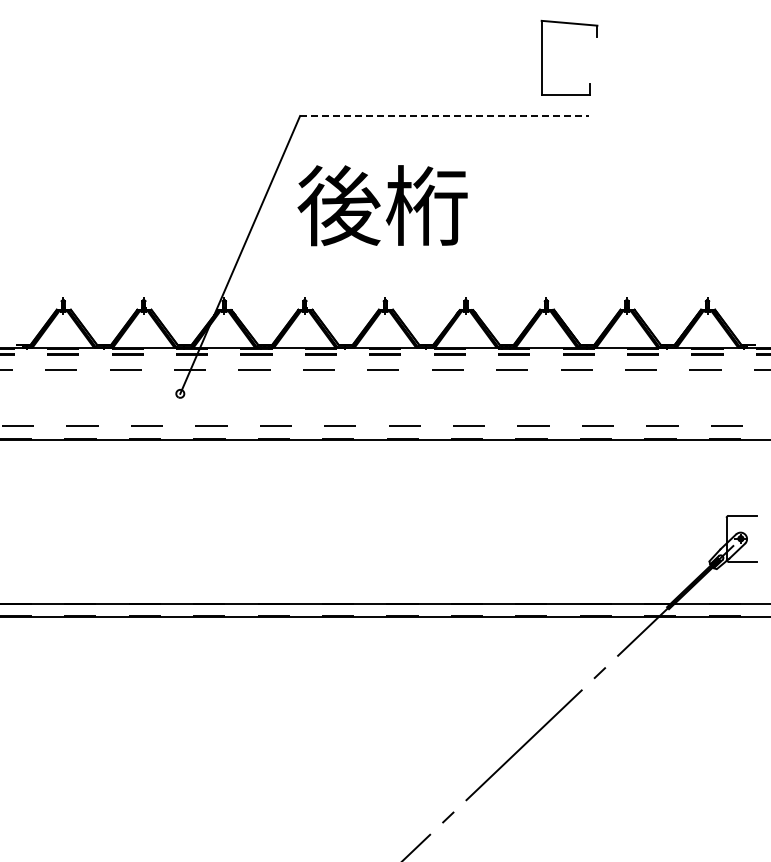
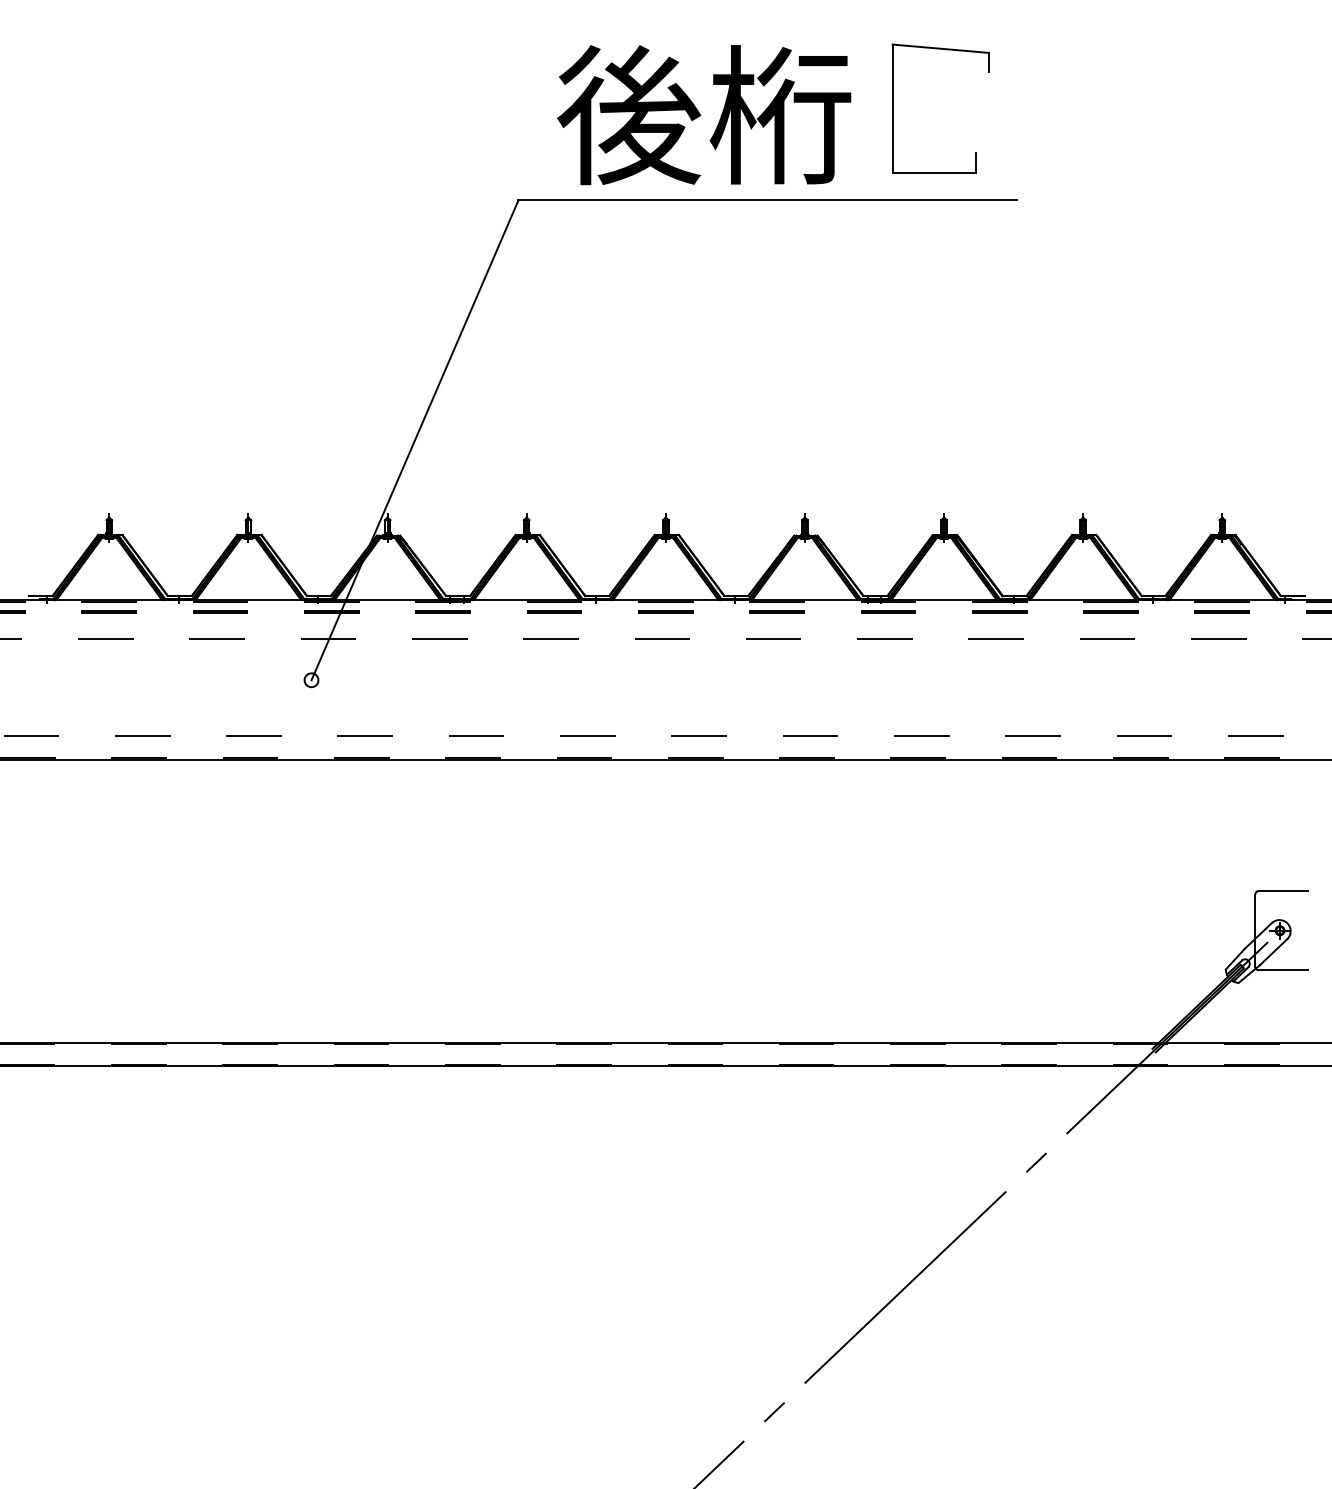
part: (542, 57) -> (894, 107), moved
line: (444, 116) -> (767, 201), dashed -> solid
text: (382, 205) -> (704, 114), moved

